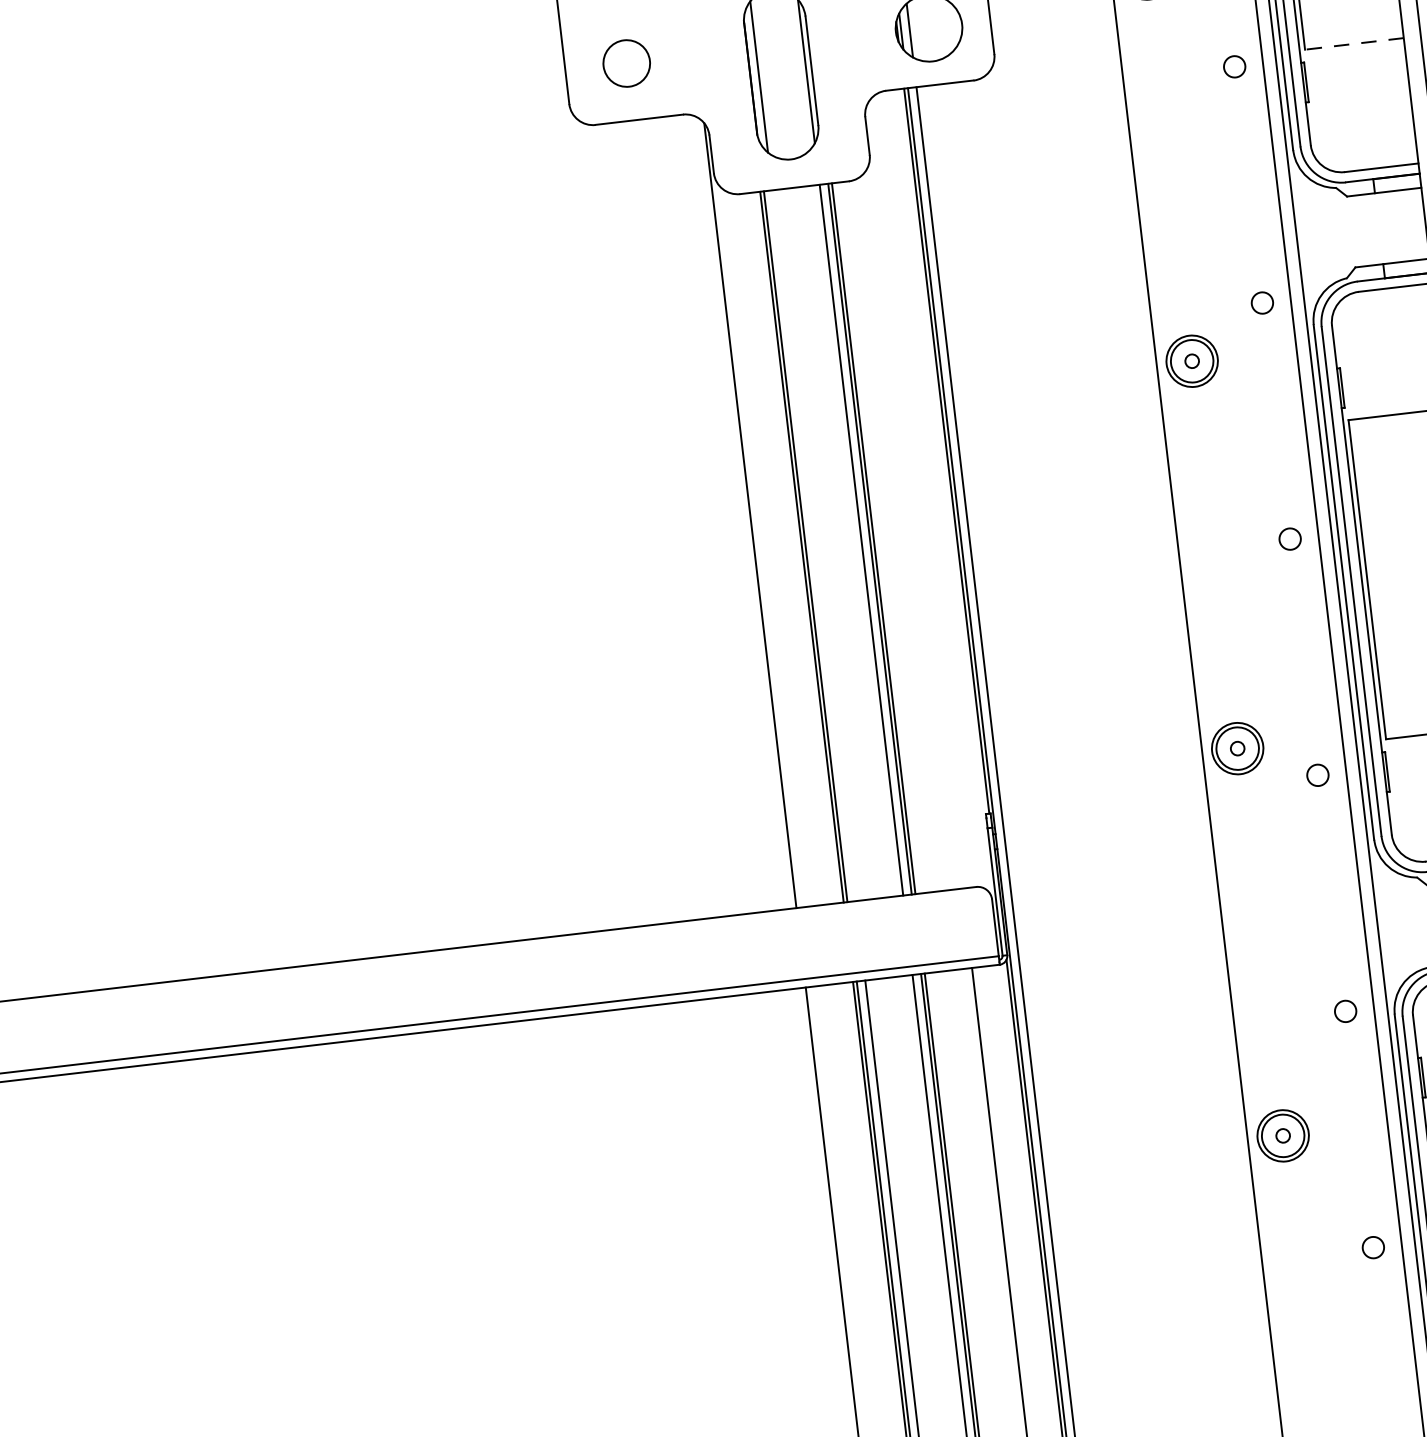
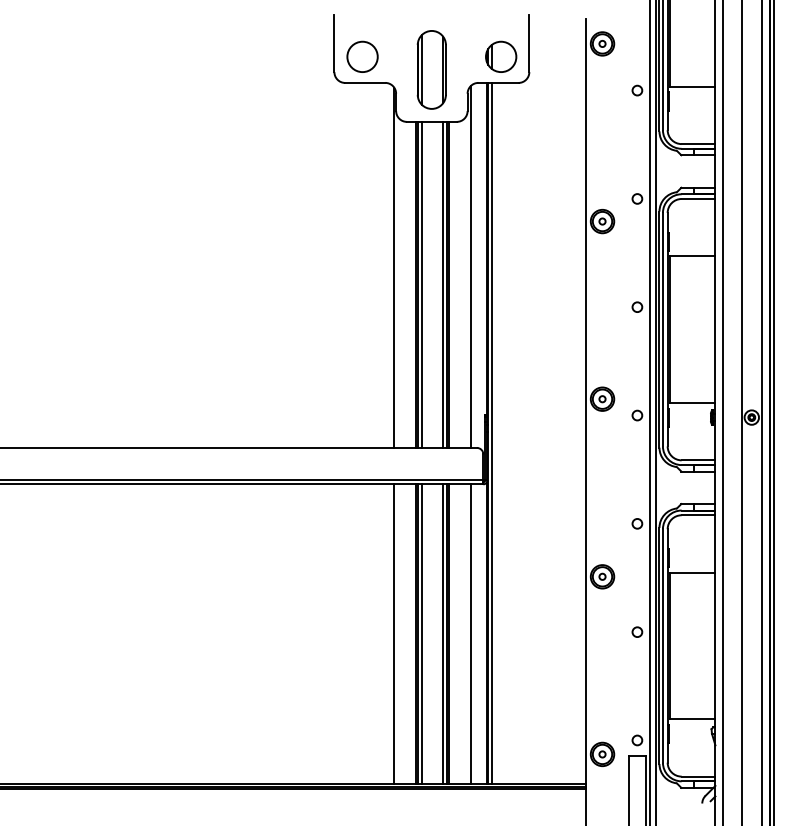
line: (1353, 43) -> (692, 86), dashed -> solid
circle: (626, 62) -> (362, 56), size x1.43
line: (915, 493) -> (470, 266), added
line: (813, 544) -> (421, 284), added

